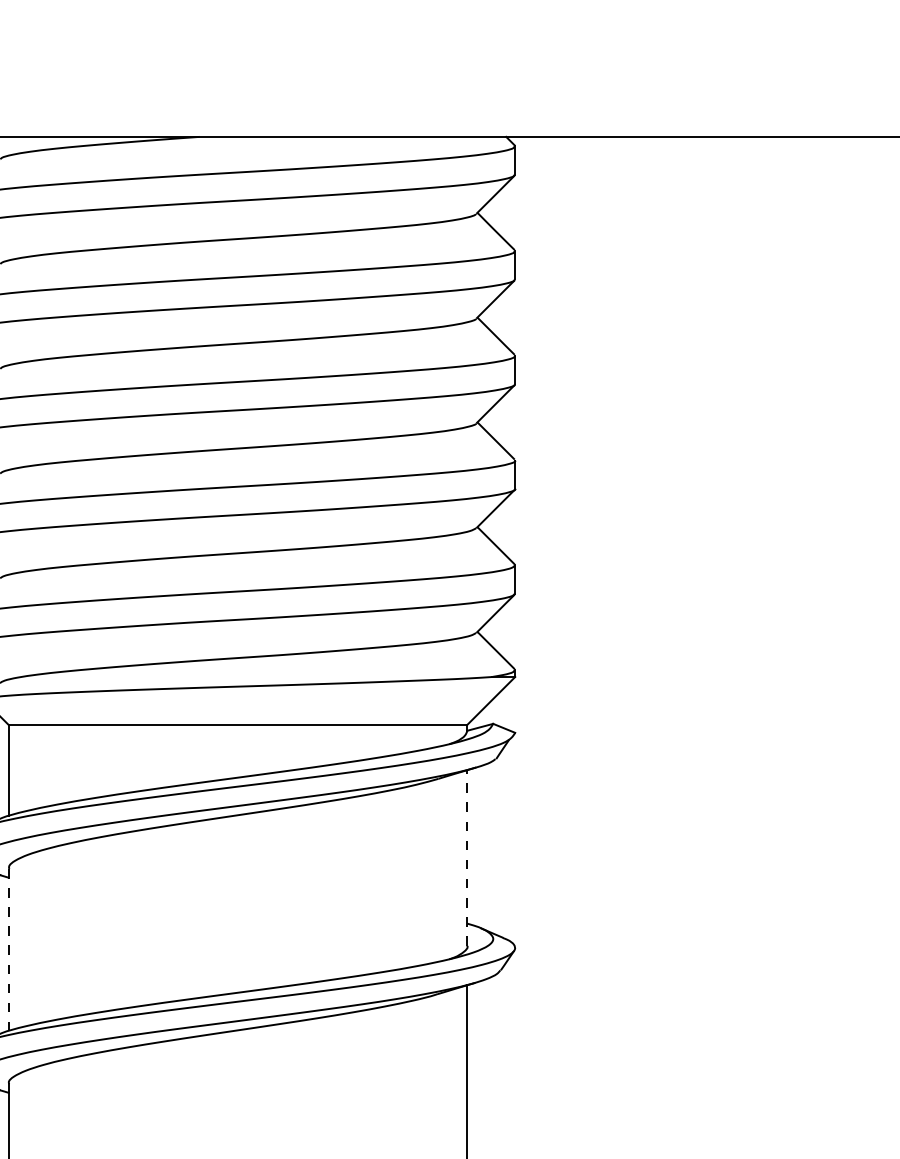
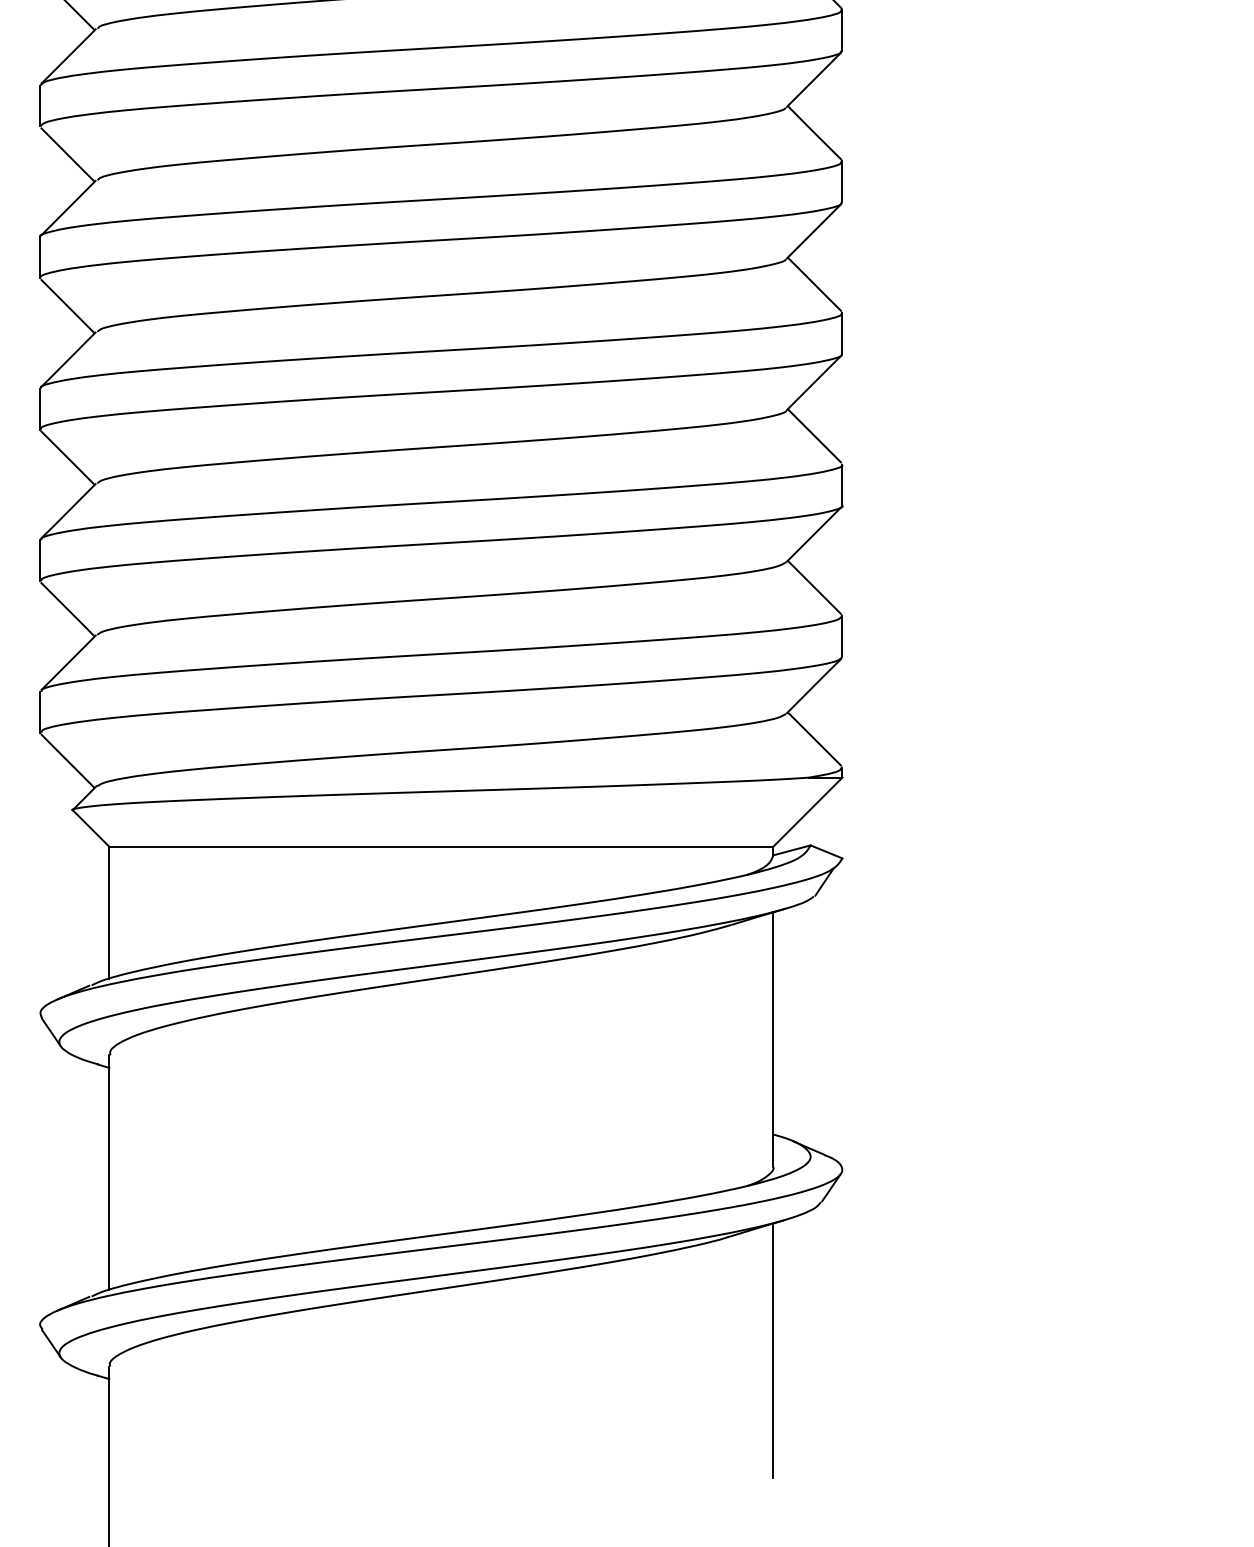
line: (467, 857) -> (773, 1038), dashed -> solid
line: (8, 950) -> (109, 1173), dashed -> solid

